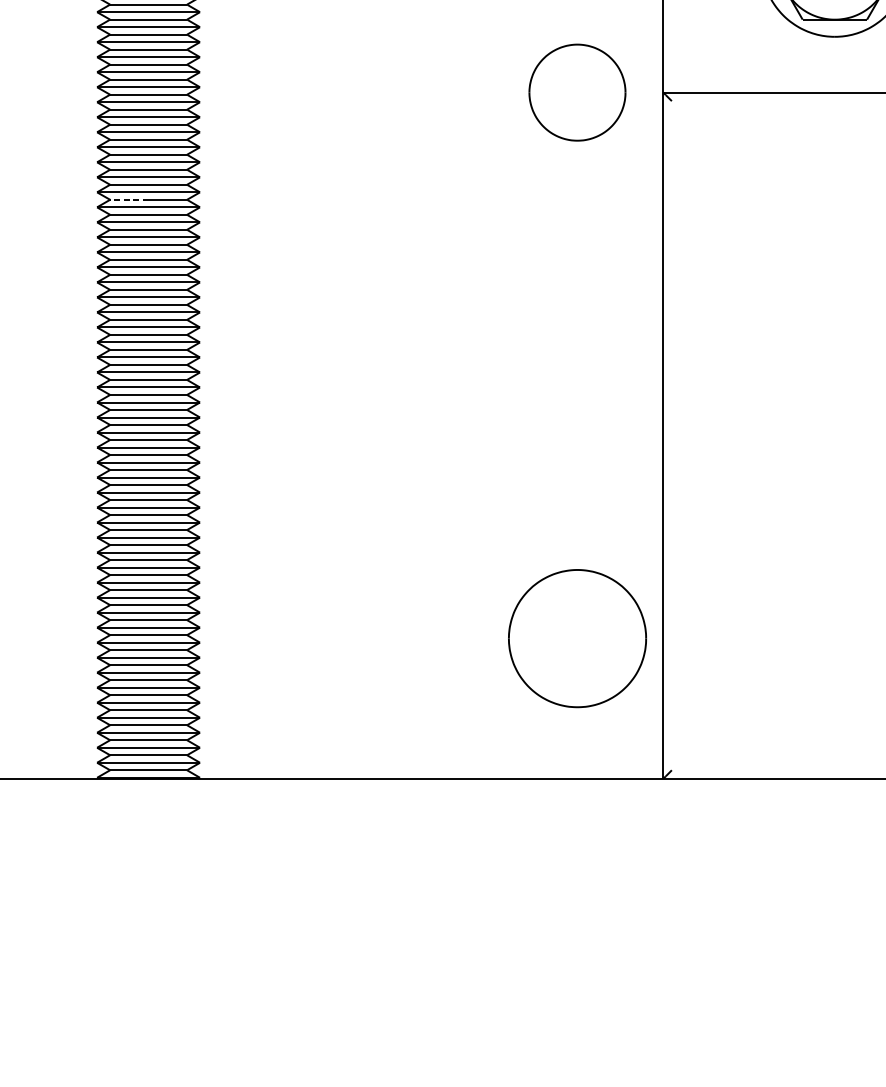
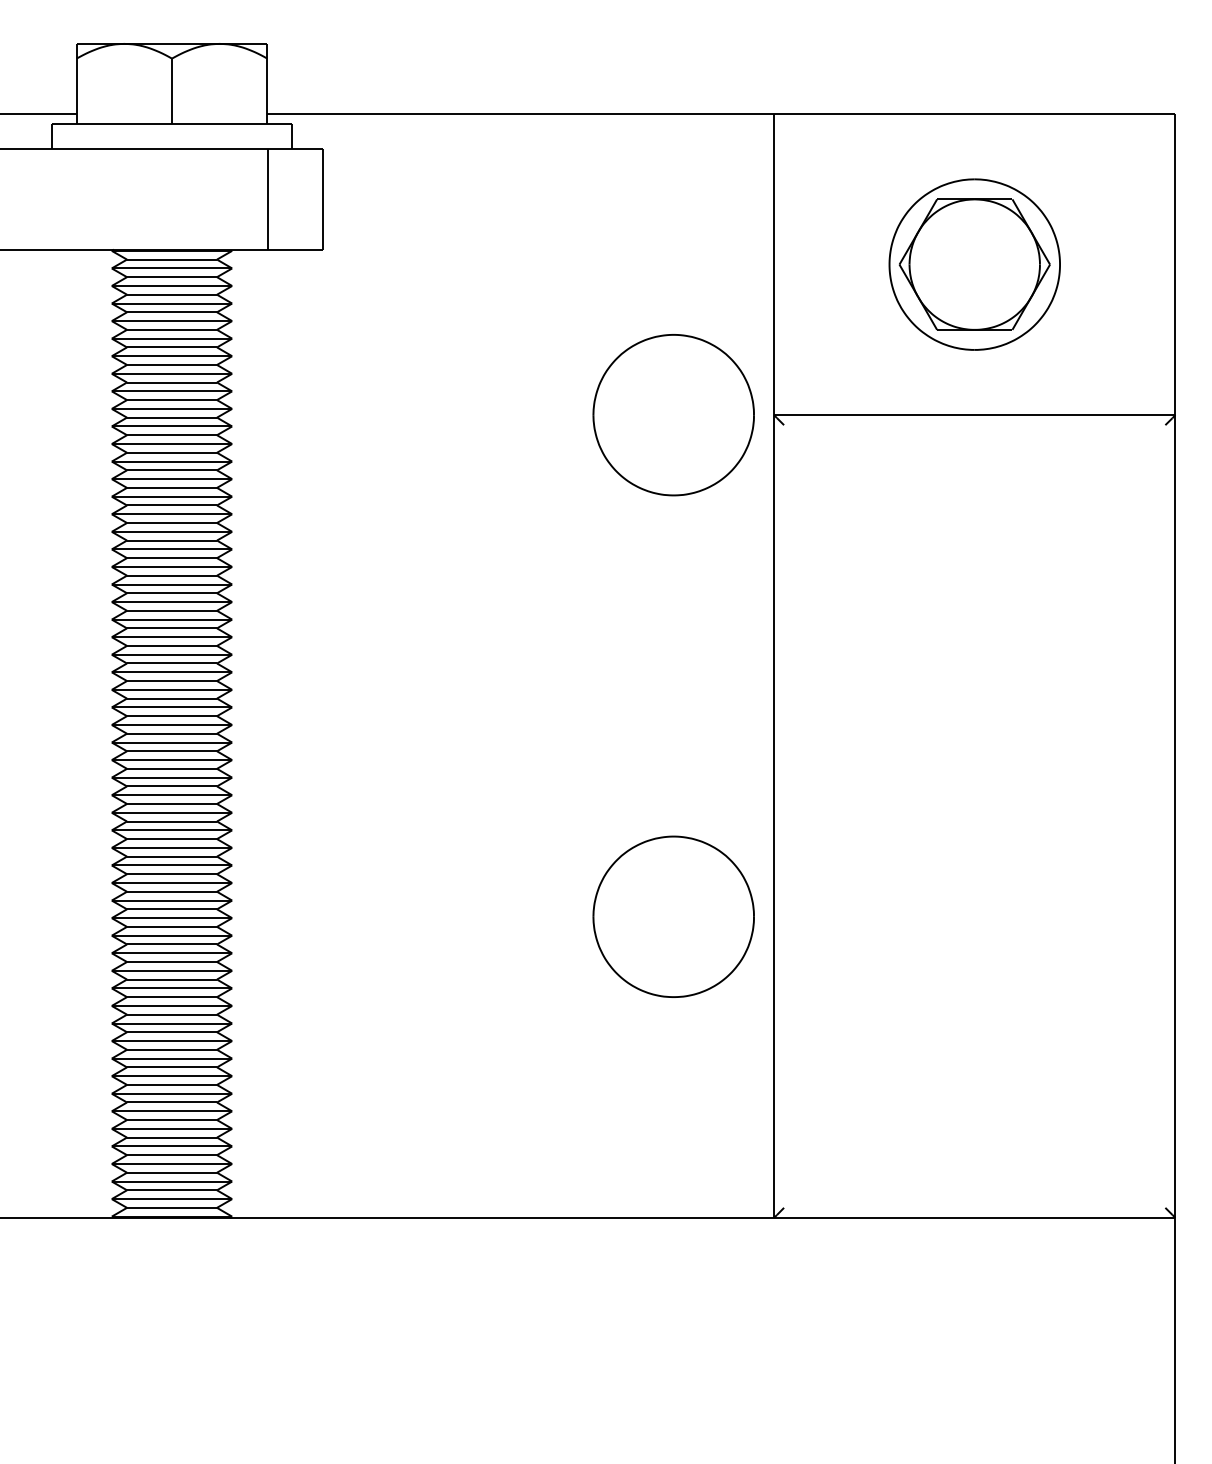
part: (577, 92) -> (673, 415), size x1.43
line: (129, 199) -> (149, 540), dashed -> solid
part: (577, 638) -> (673, 916), moved

